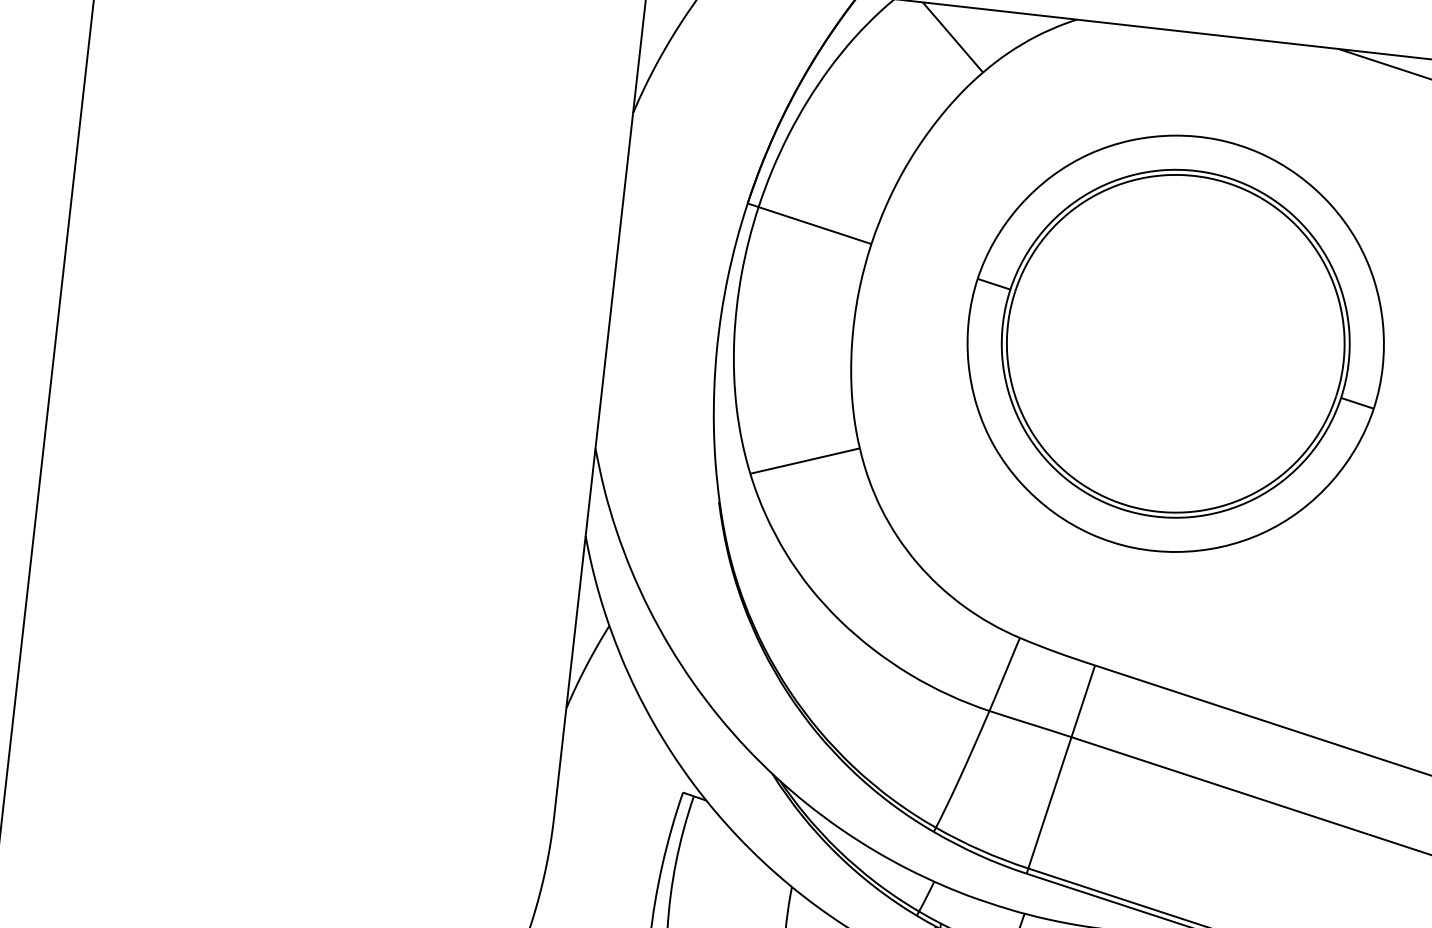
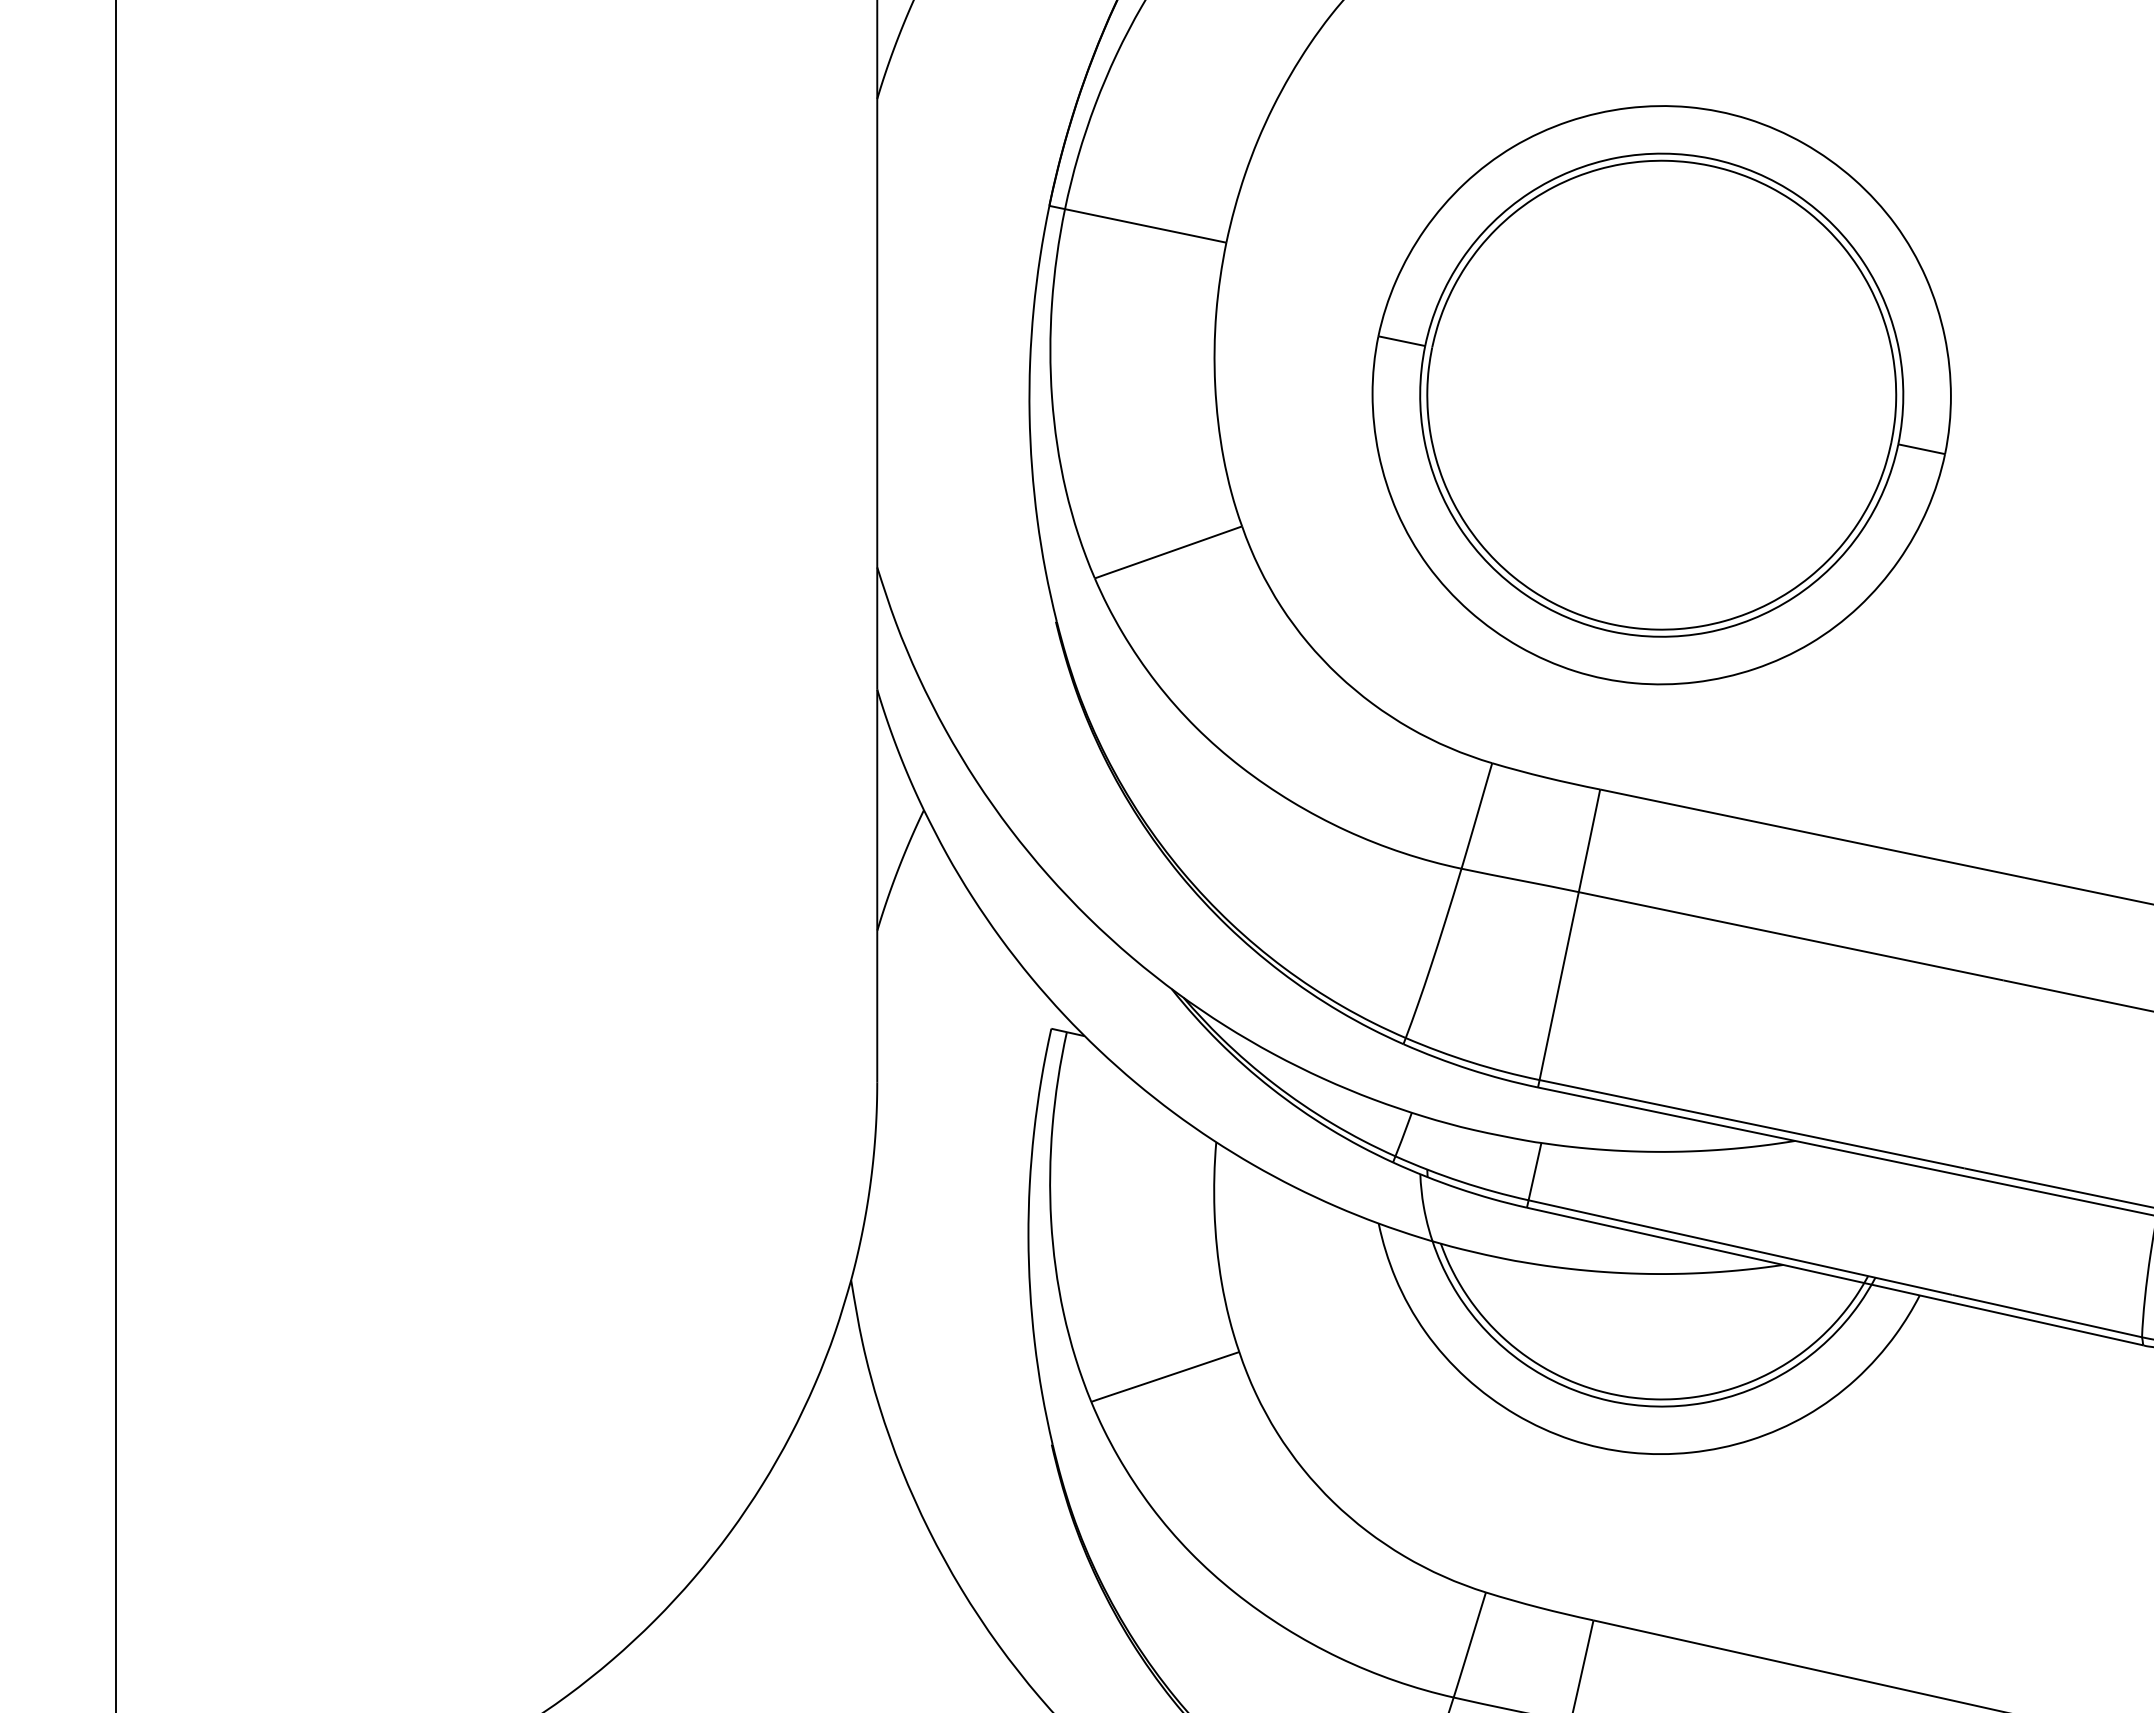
part: (1175, 343) -> (1661, 395), moved

